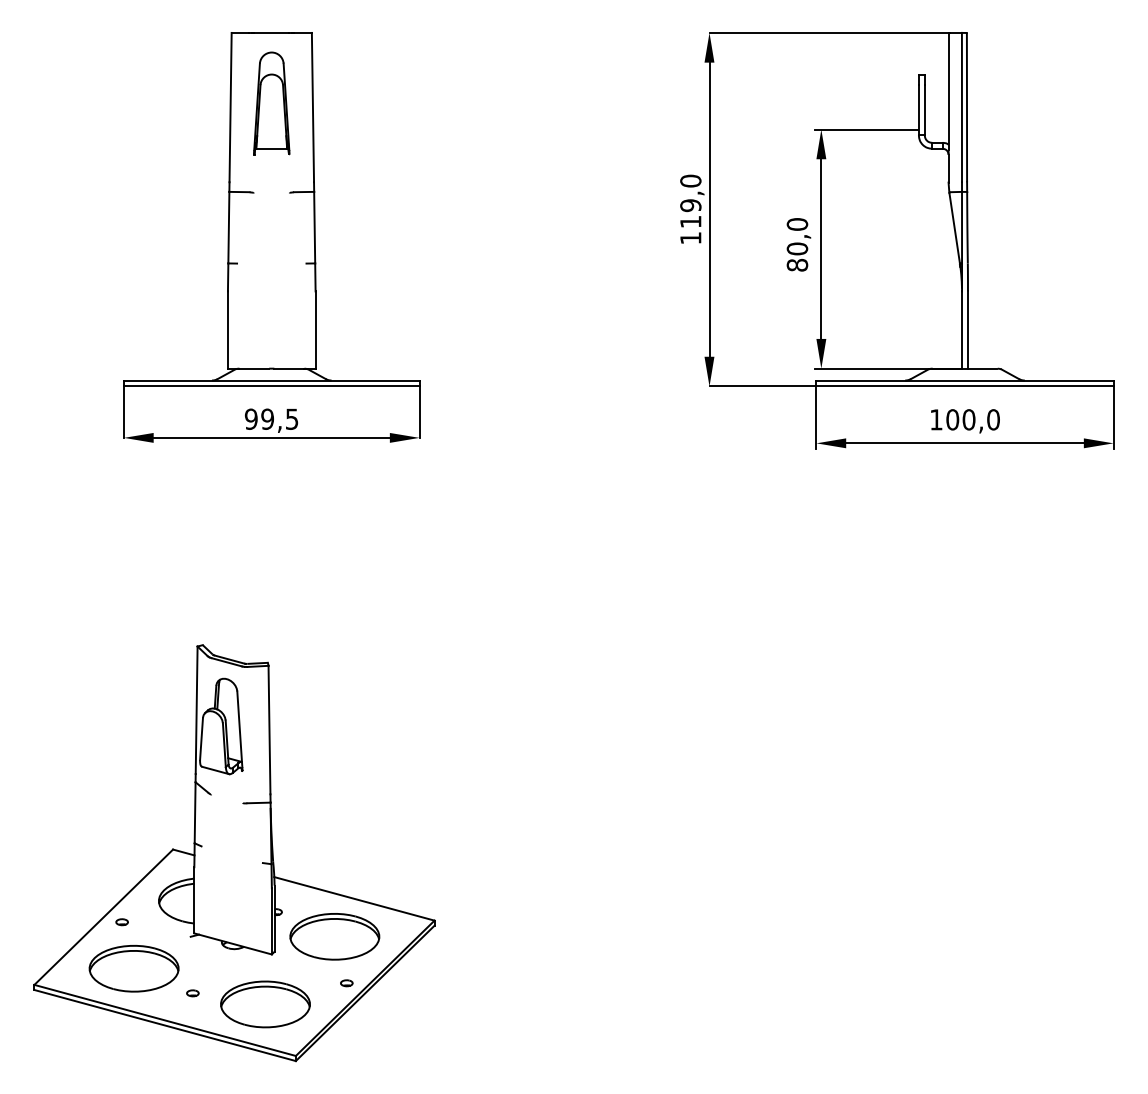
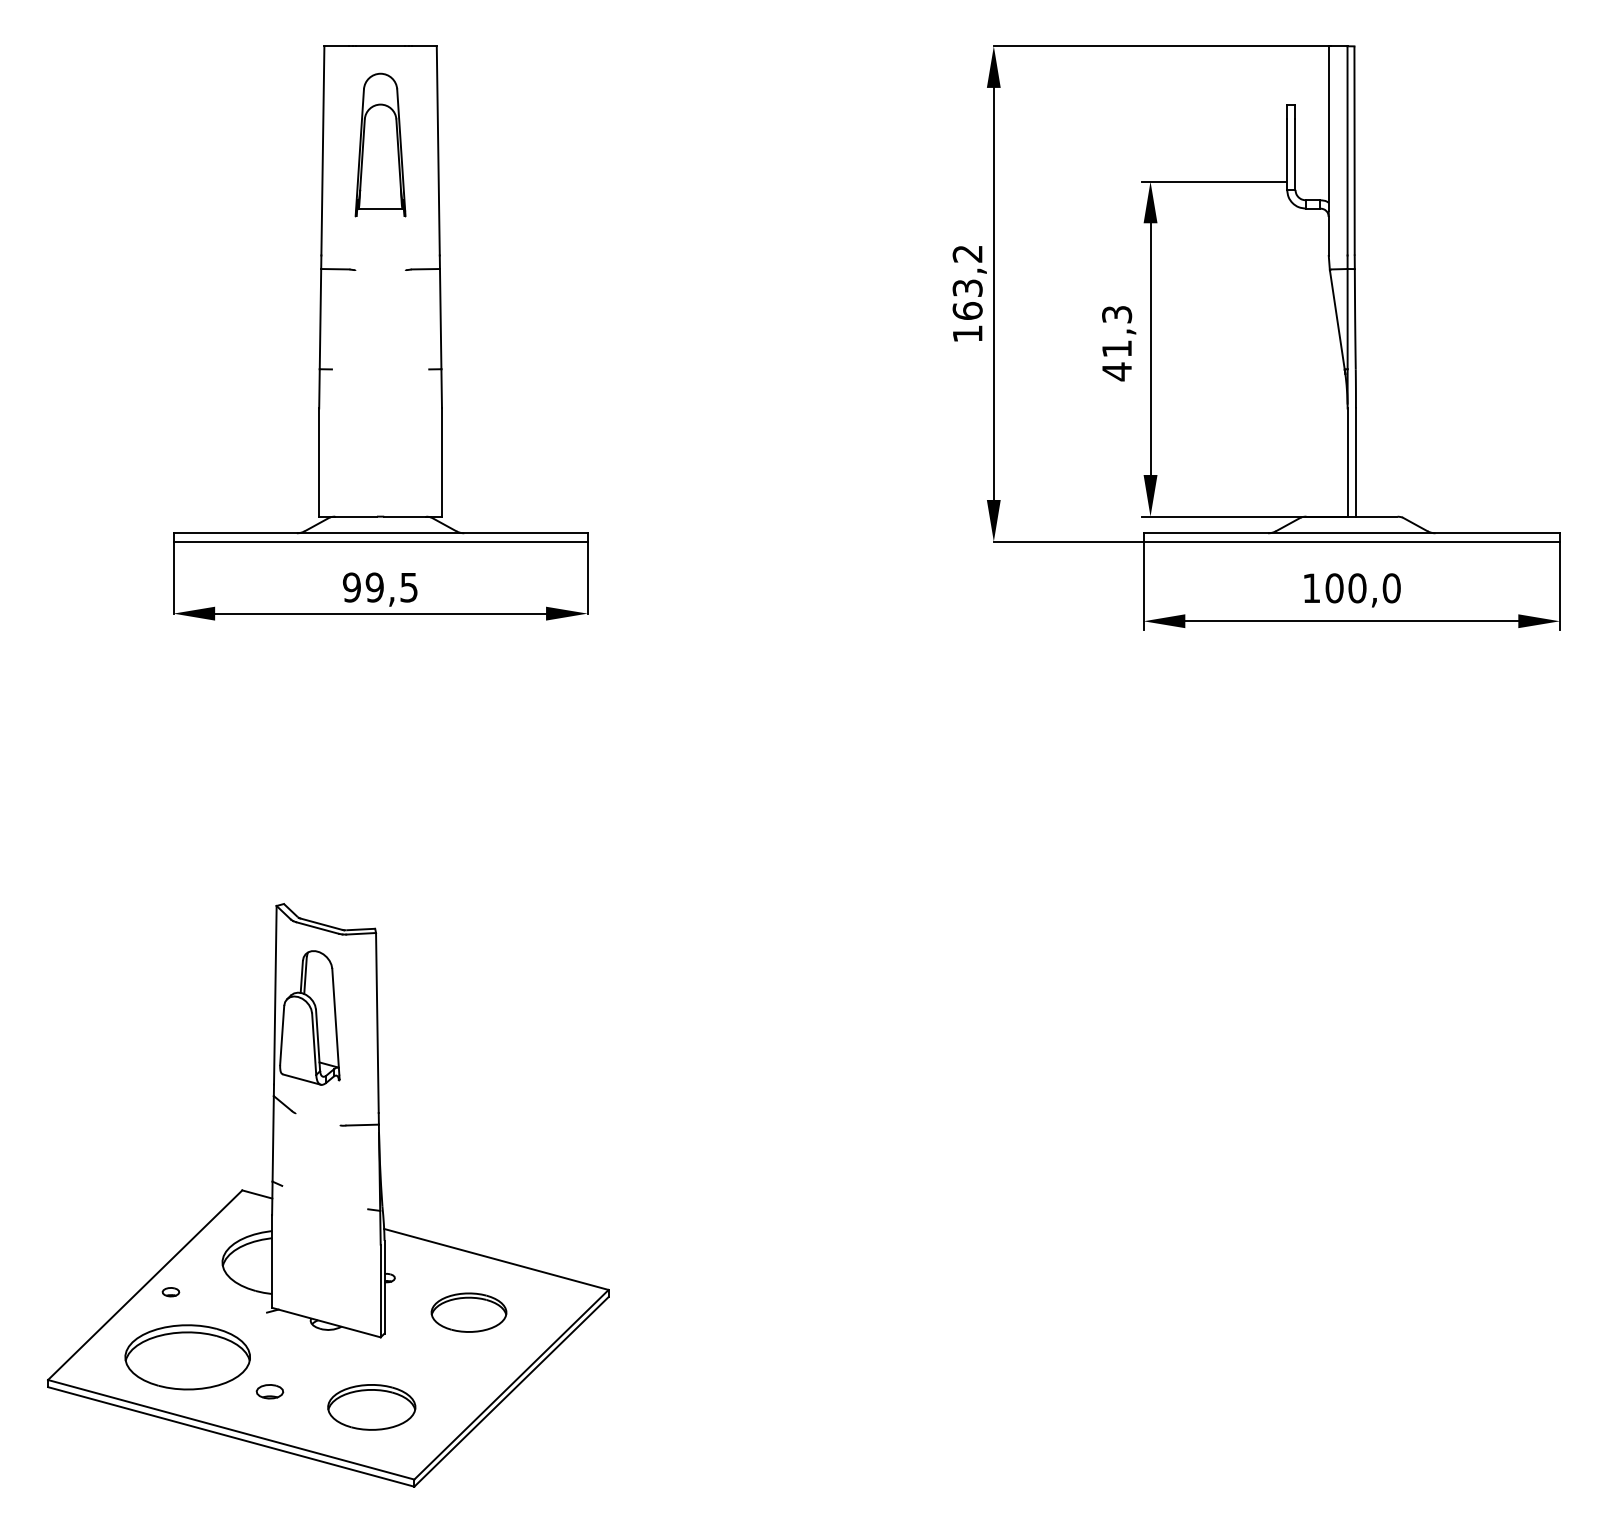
text: (690, 201) -> (967, 282), 119,0 -> 163,2
text: (797, 245) -> (1117, 344), 80,0 -> 41,3
part: (334, 936) -> (468, 1312), size x0.6
part: (346, 983) -> (485, 1378), removed
part: (192, 993) -> (269, 1392), size x1.6
part: (265, 1004) -> (371, 1407), size x0.7

